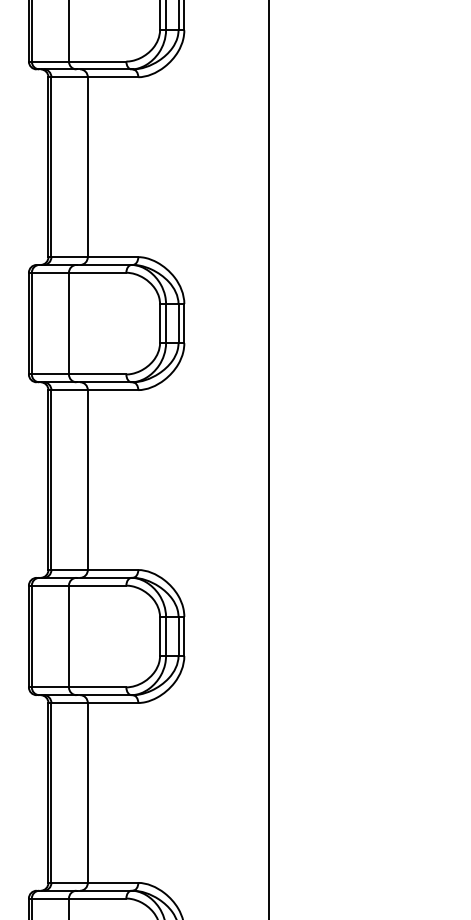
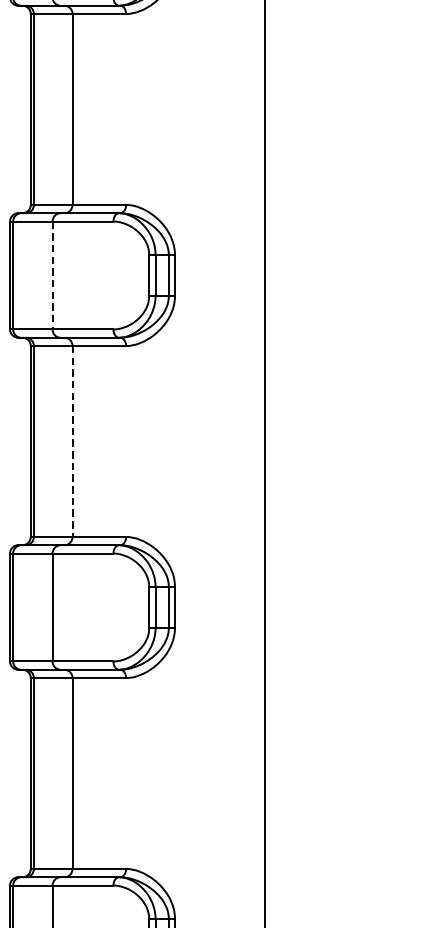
line: (68, 323) -> (52, 275), solid -> dashed
line: (87, 480) -> (72, 441), solid -> dashed

